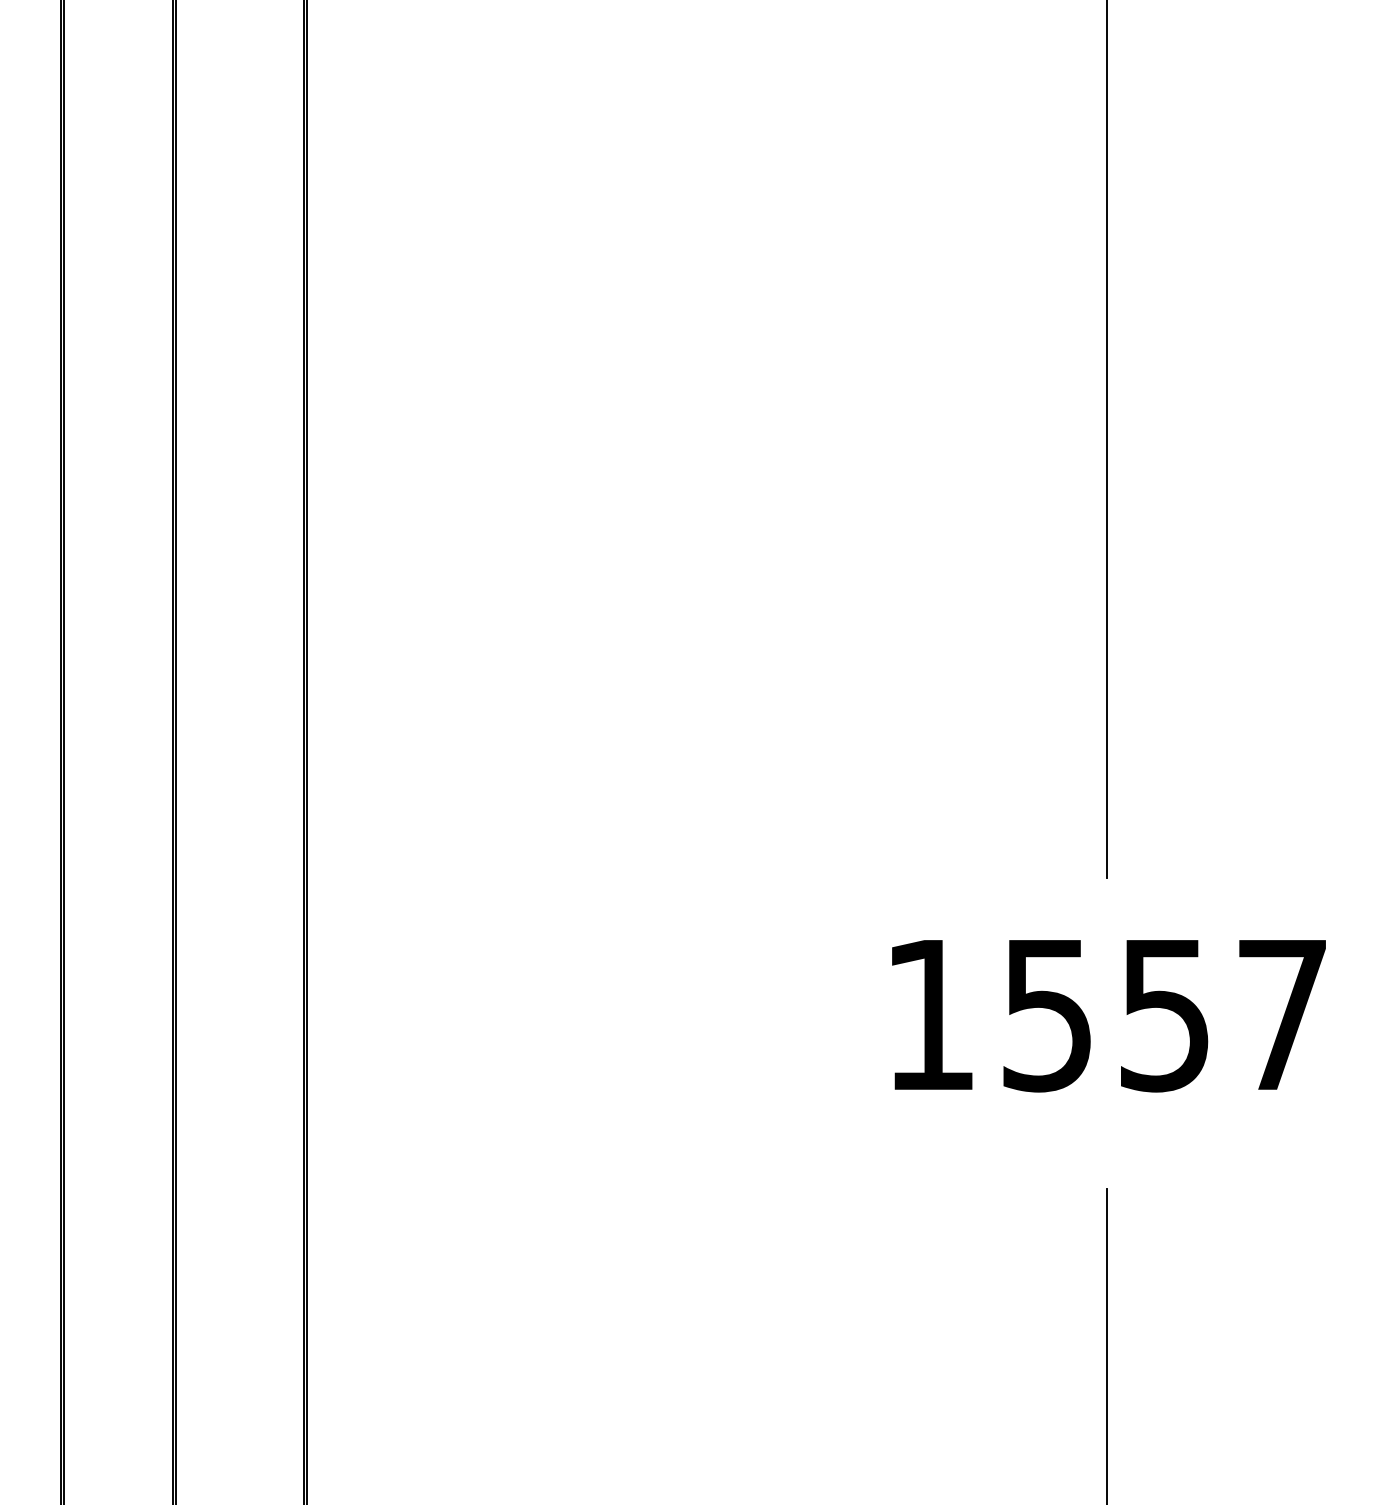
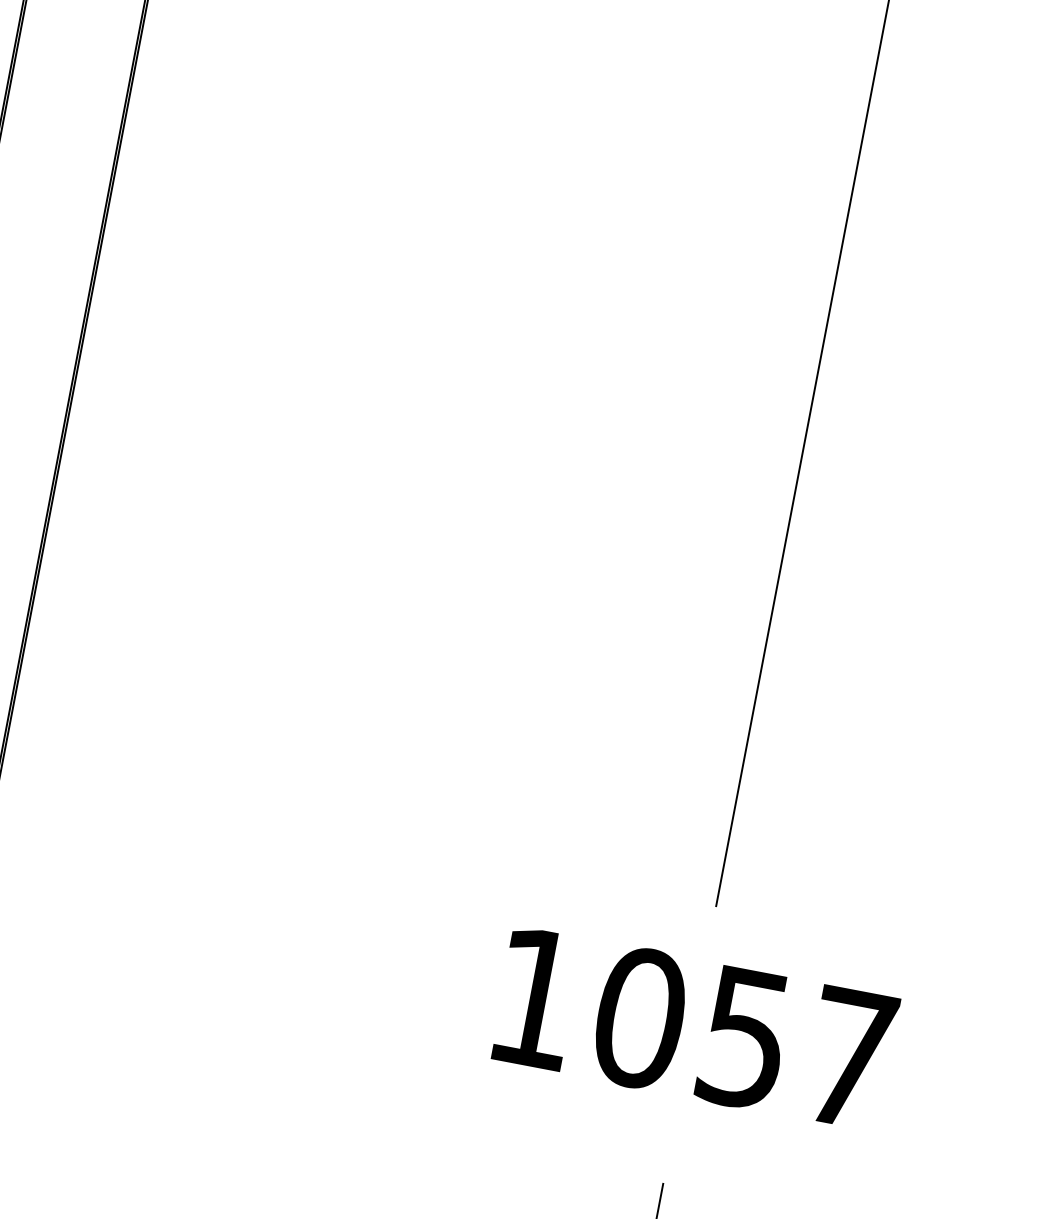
text: (1047, 1014) -> (639, 1017), 1557 -> 1057

